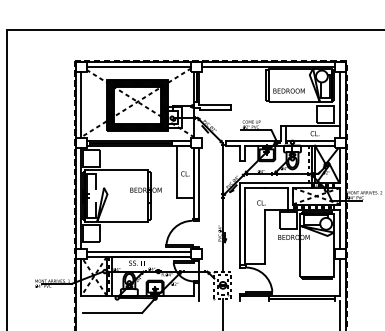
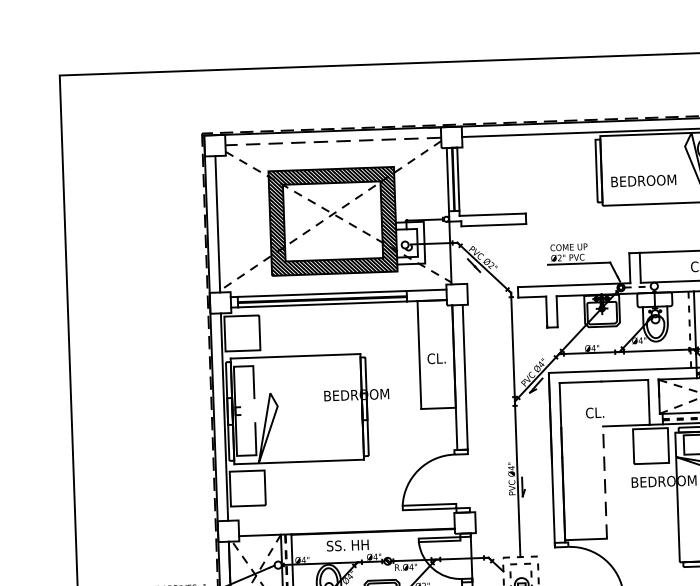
line: (138, 66) -> (332, 141), solid -> dashed
line: (265, 236) -> (605, 481), solid -> dashed
line: (138, 251) -> (345, 521), removed

